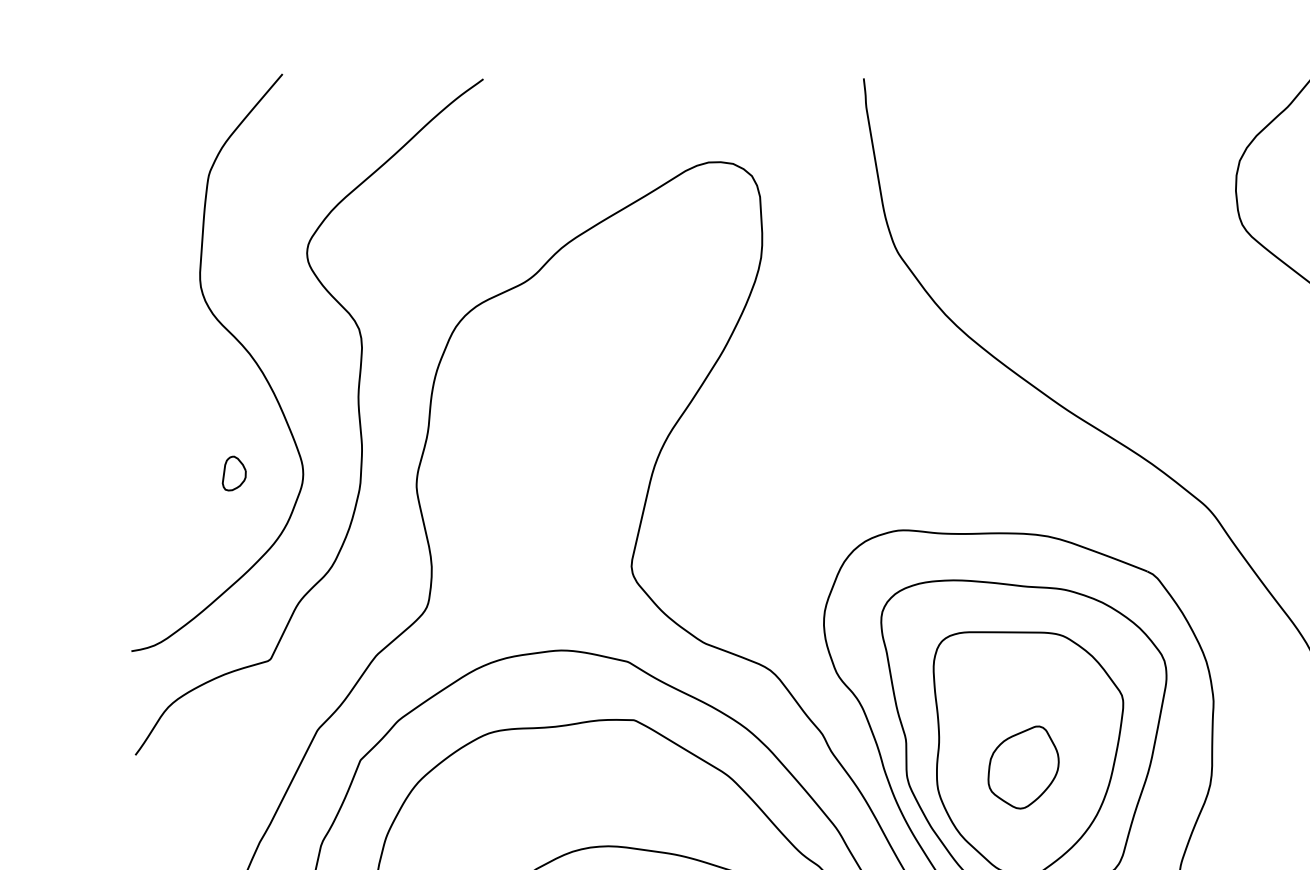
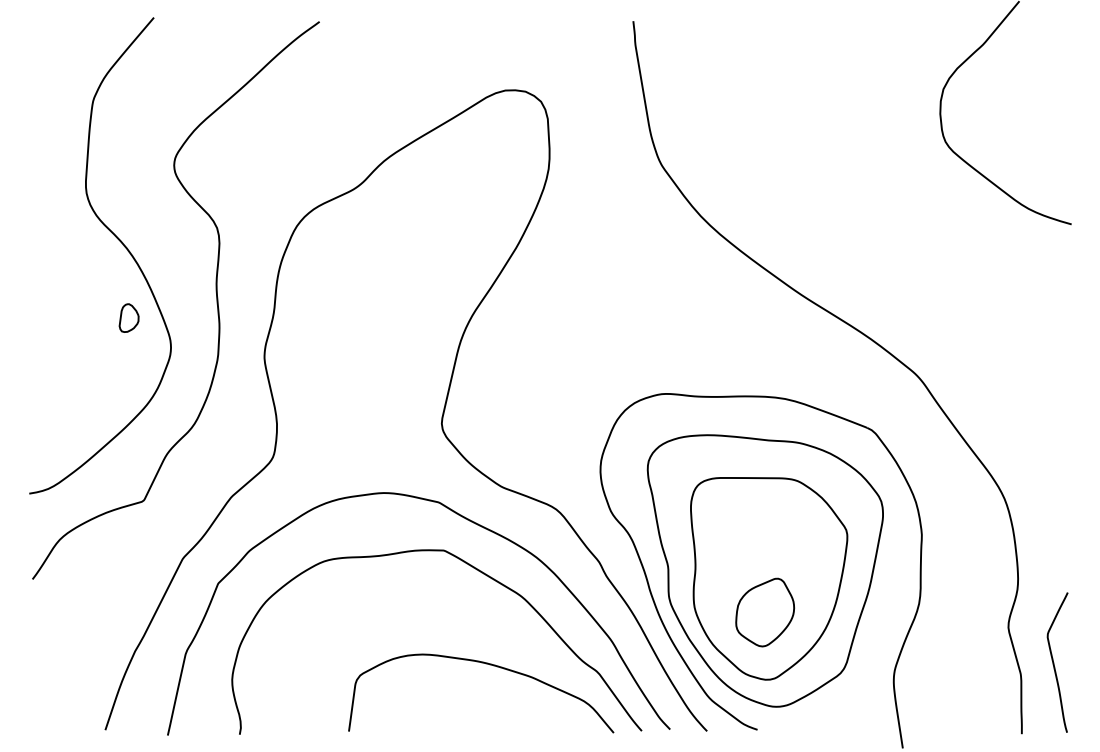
part: (233, 472) -> (128, 317), moved
part: (1024, 767) -> (765, 612), moved

